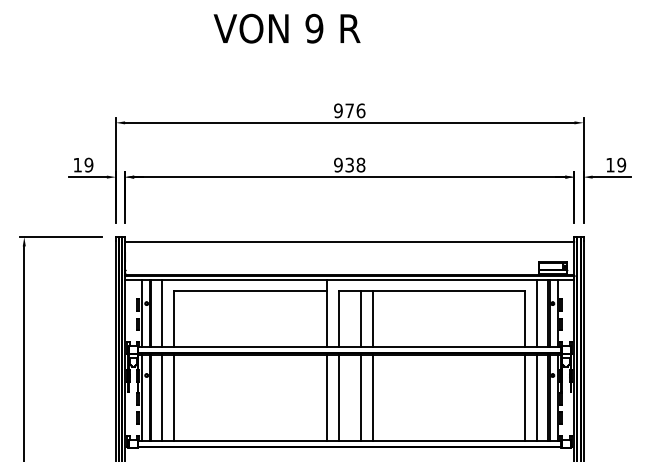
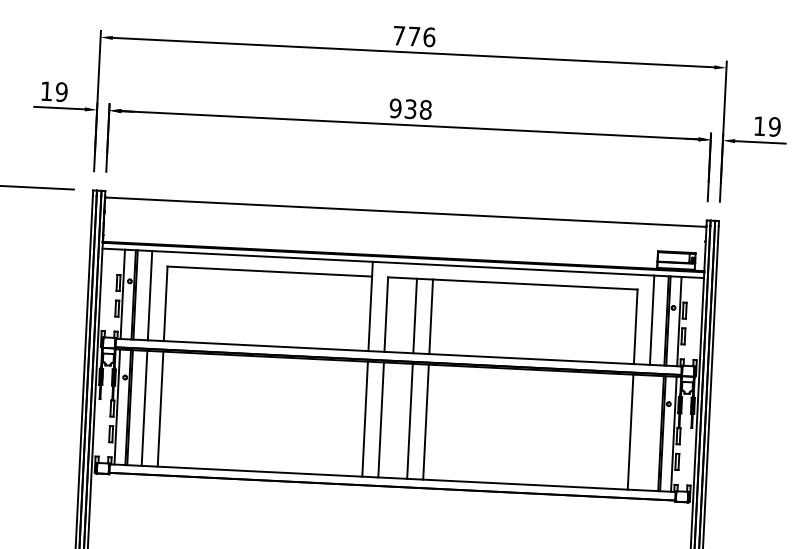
text: (338, 110) -> (399, 35), 976 -> 776
line: (537, 397) -> (646, 432), removed

